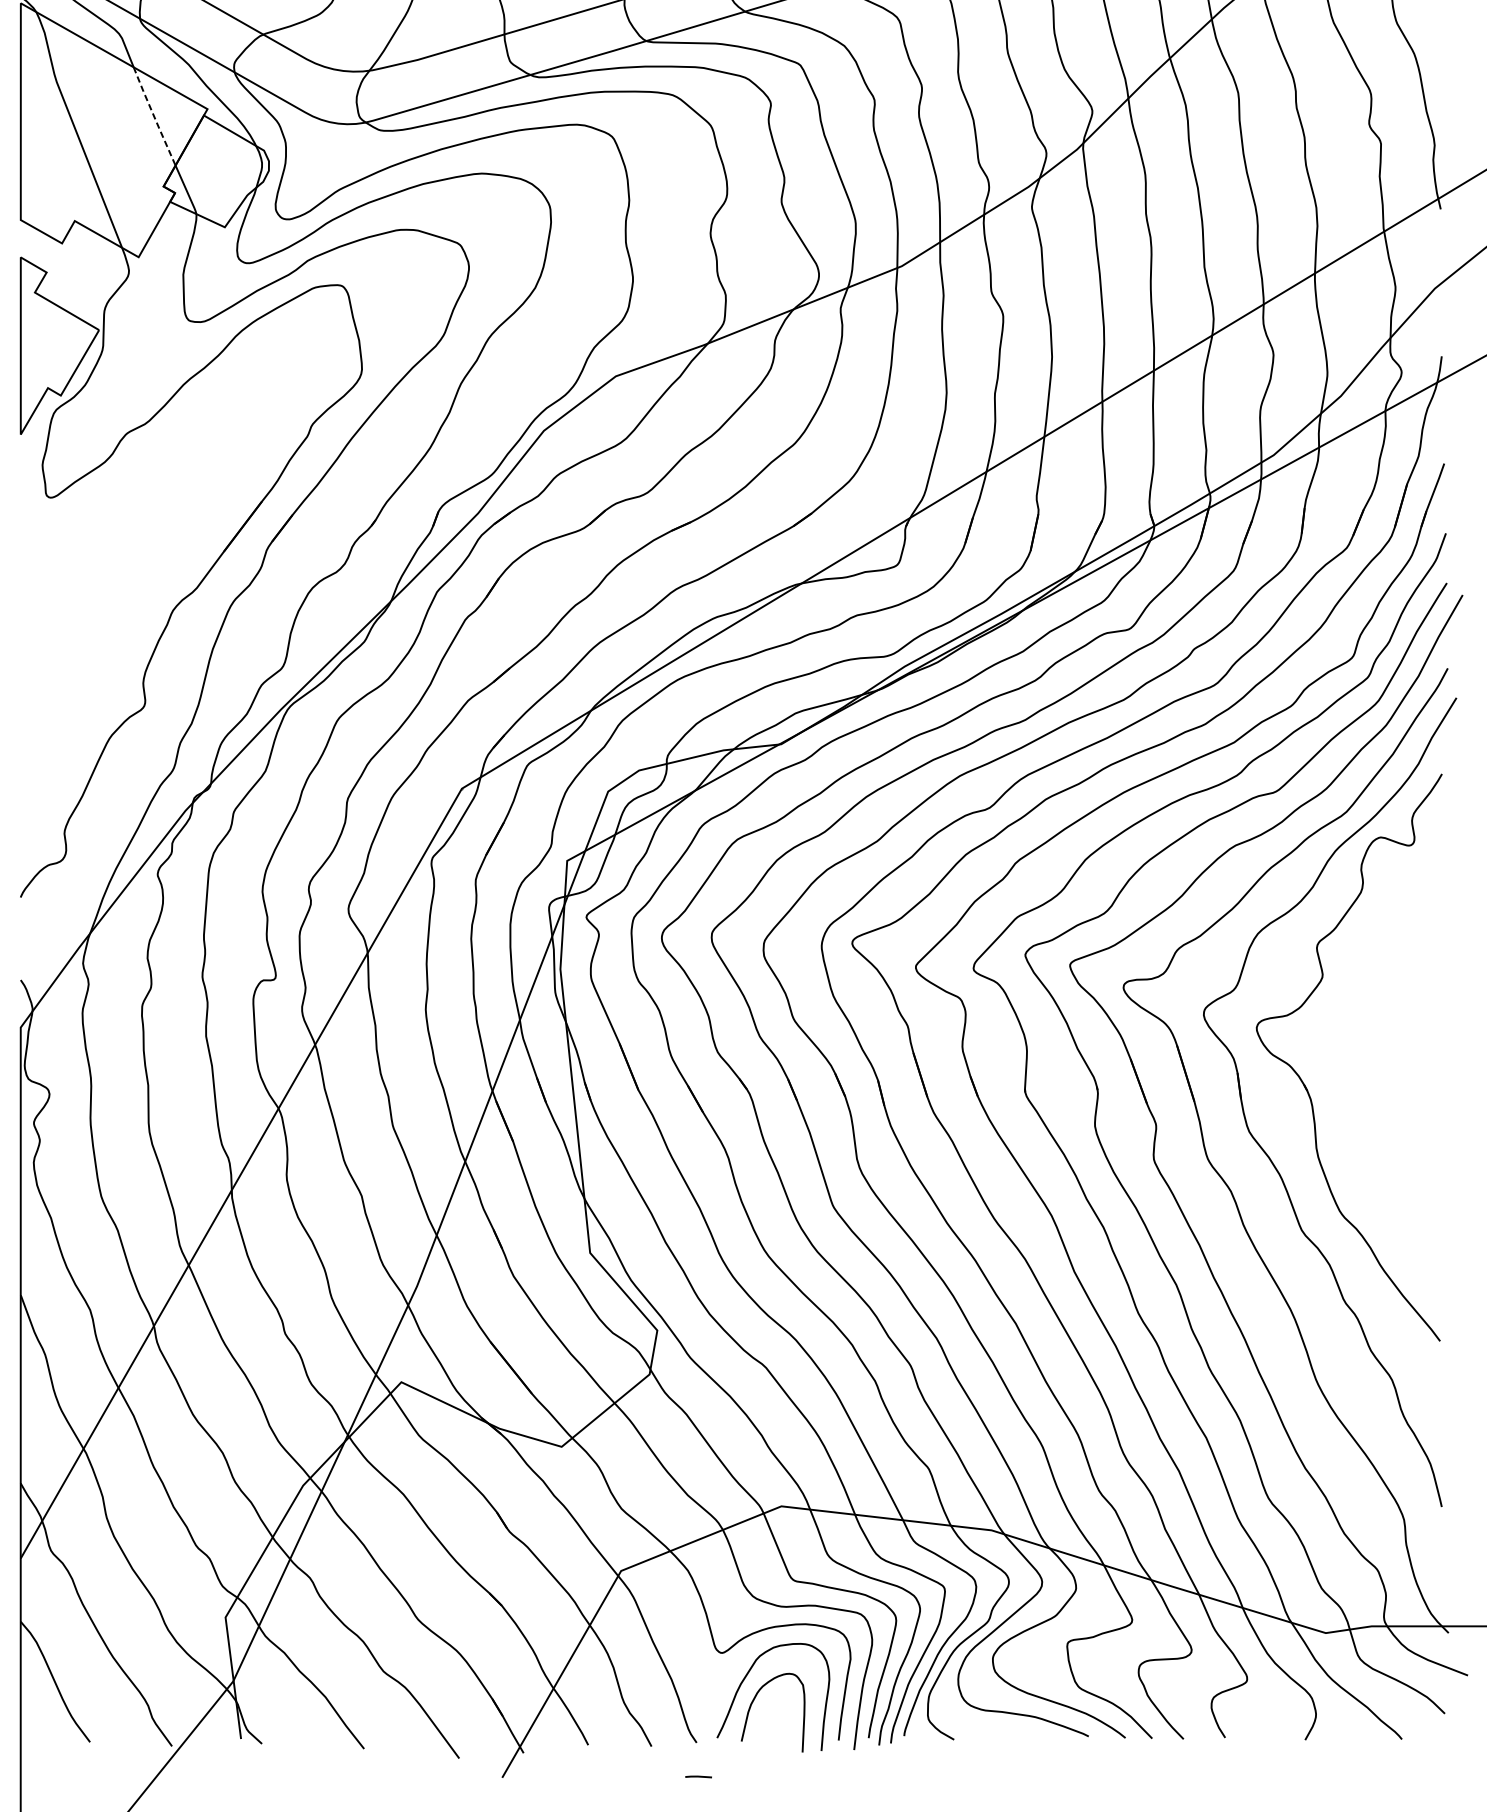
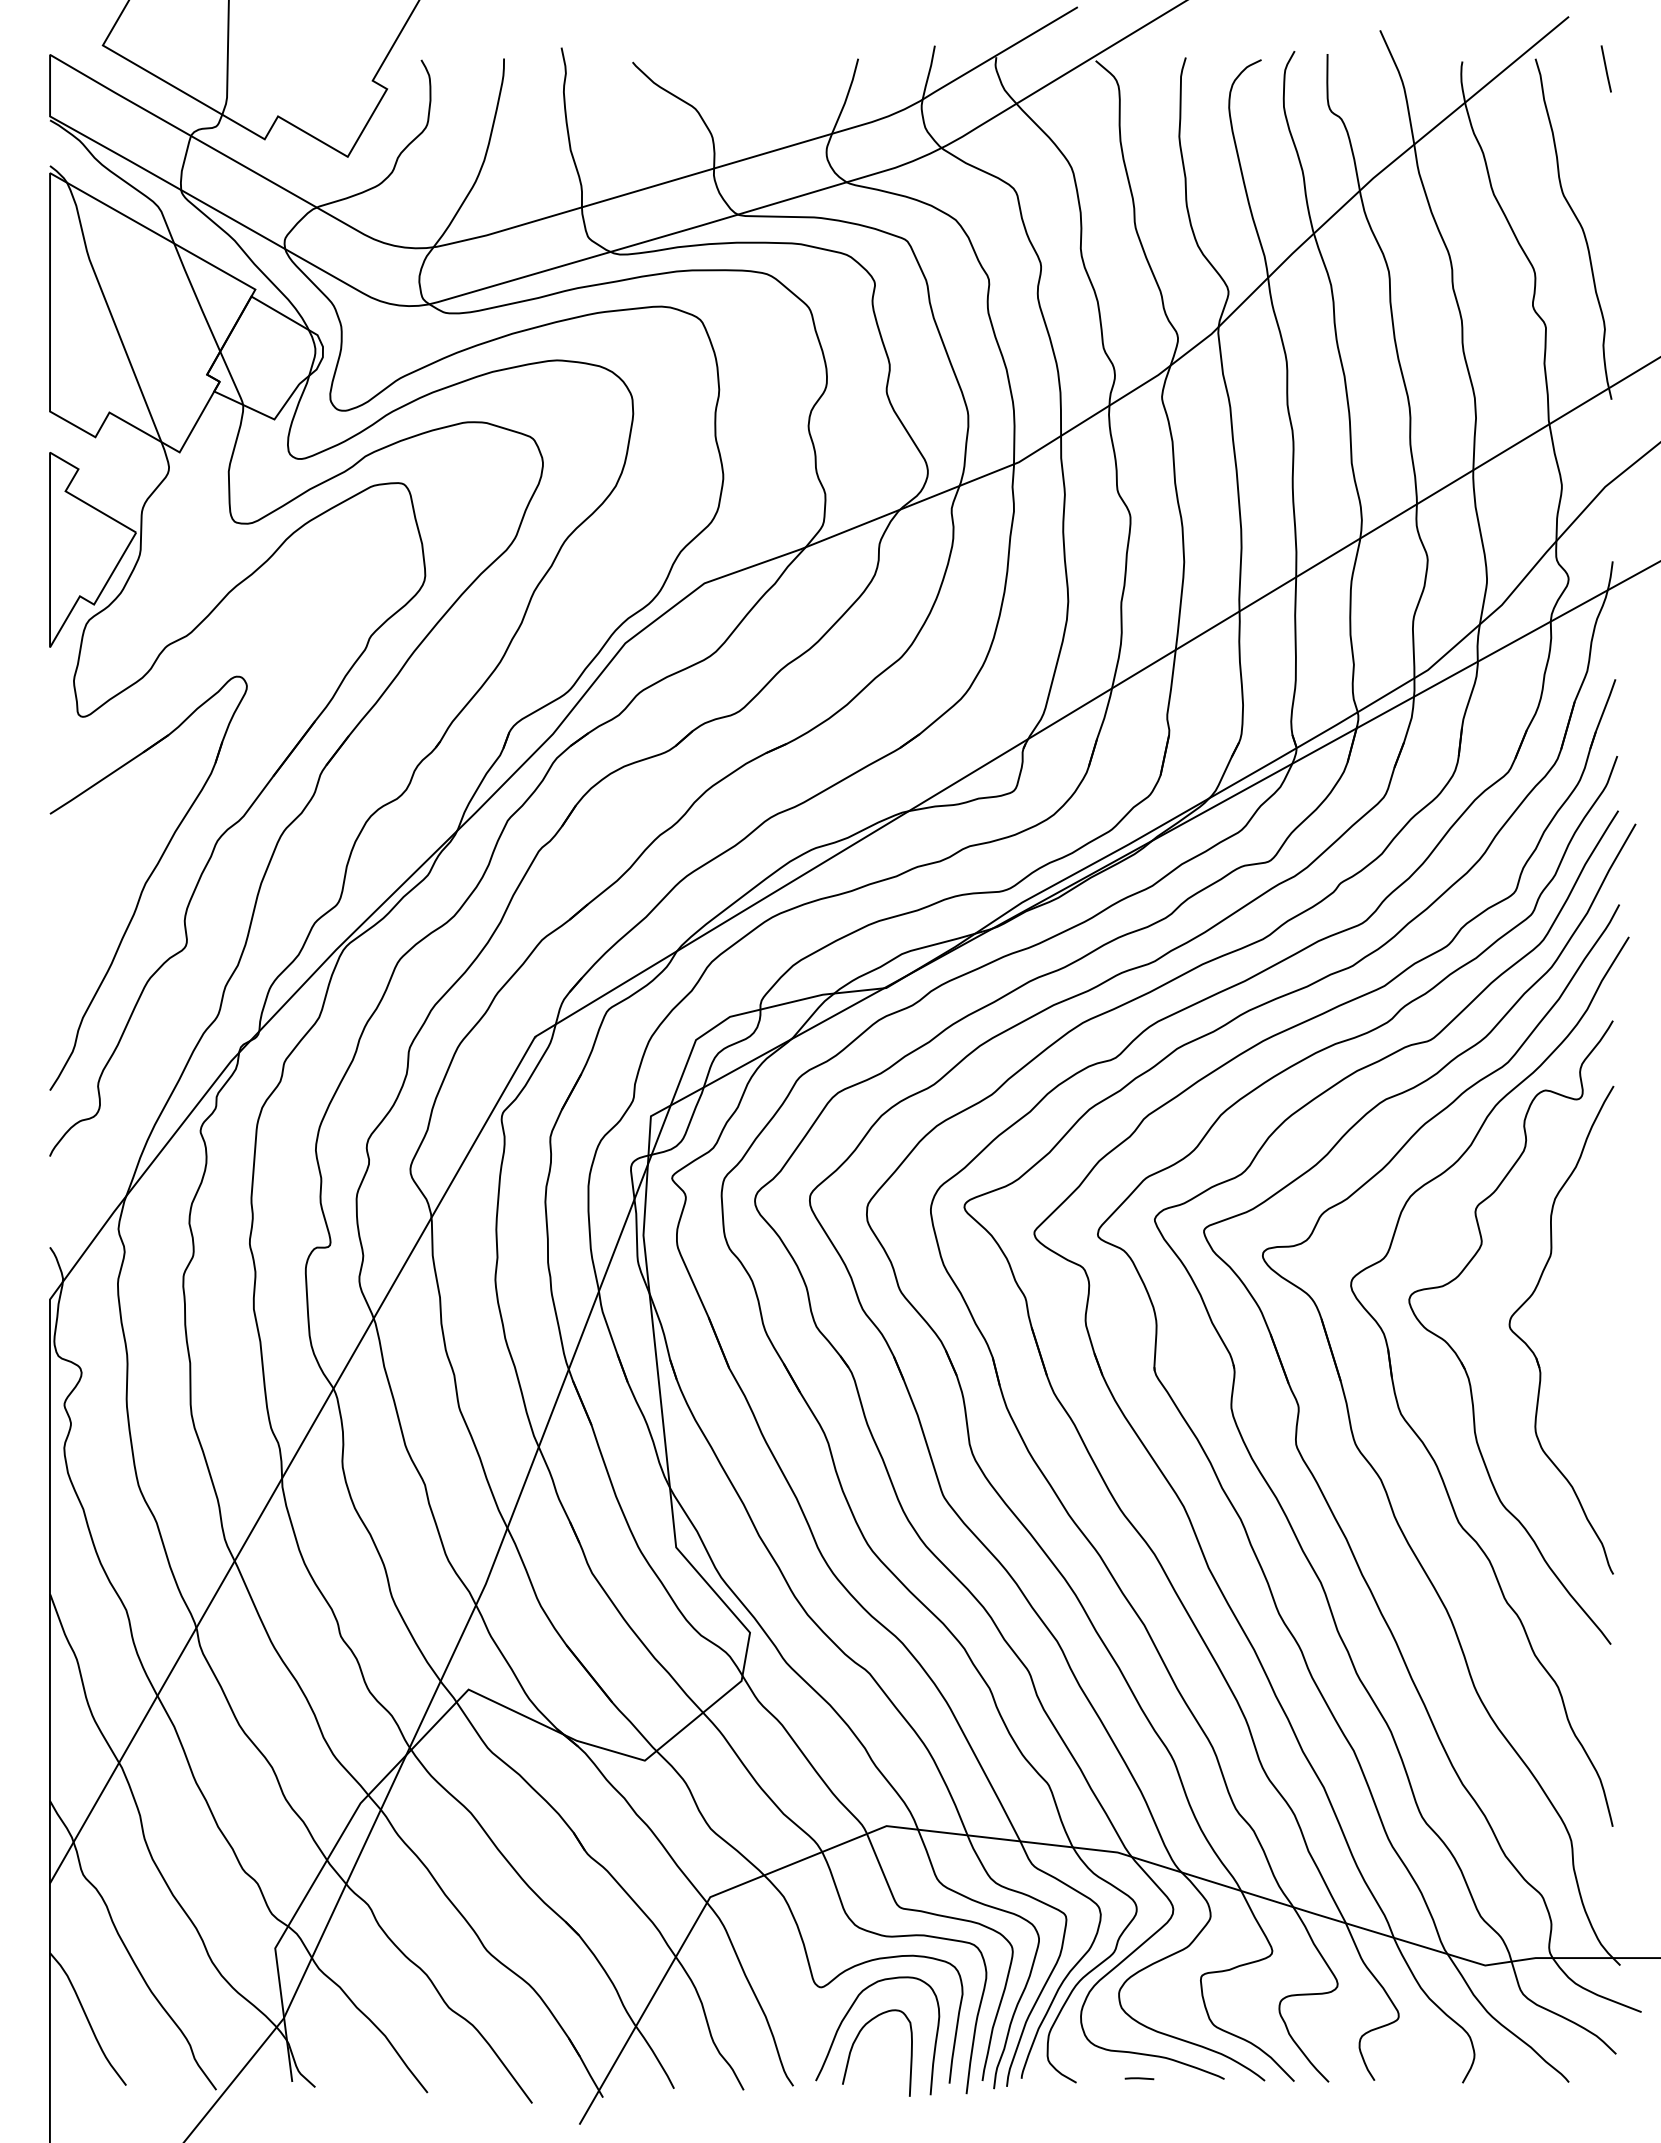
line: (153, 117) -> (196, 298), dashed -> solid
part: (110, 648) -> (148, 882), added
part: (1370, 1075) -> (1534, 1352), added
line: (698, 1776) -> (1139, 2078), moved

